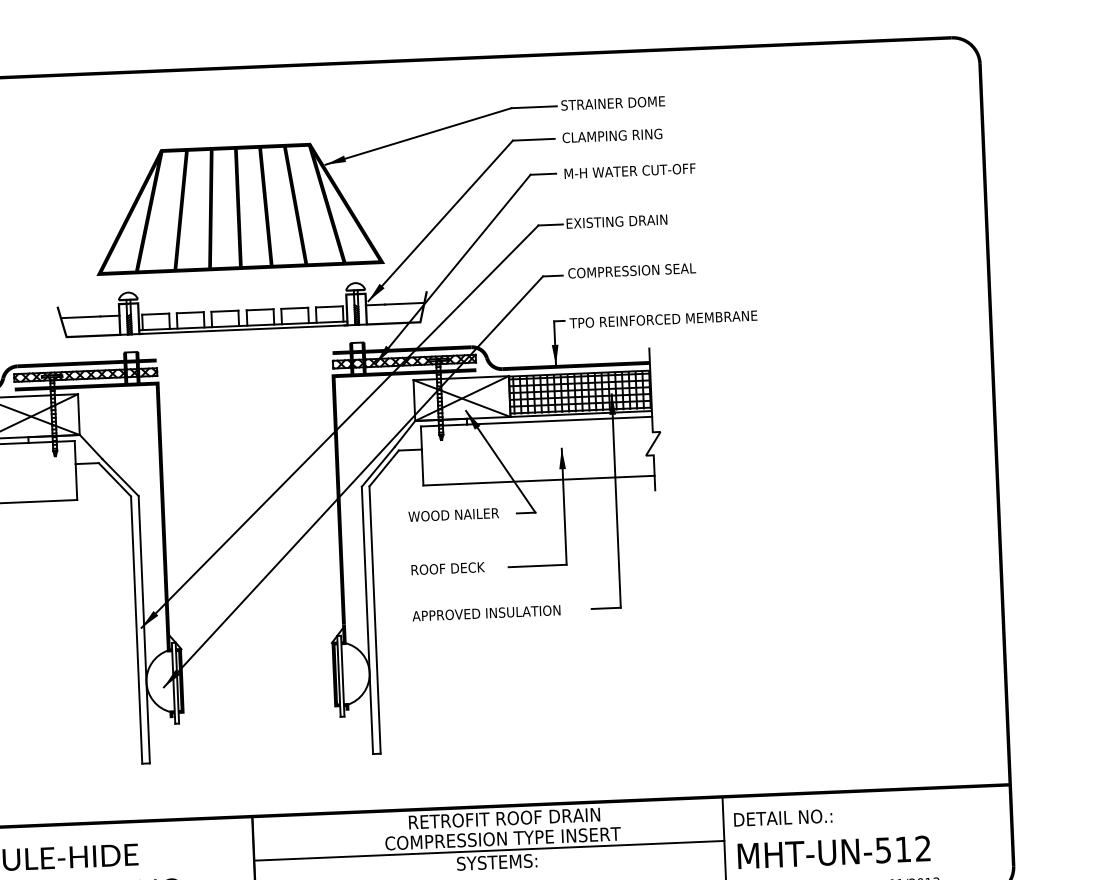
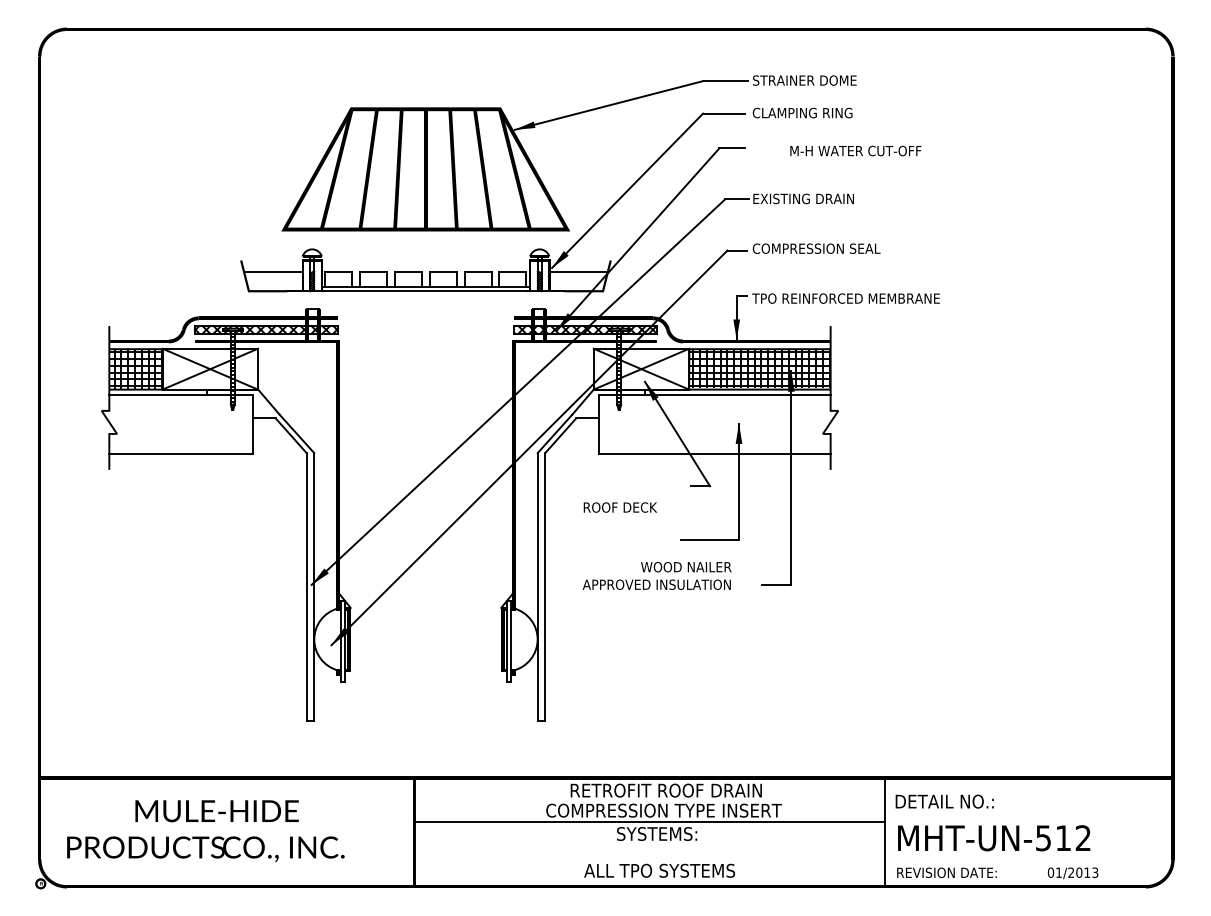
text: (629, 170) -> (855, 150), moved
text: (453, 515) -> (686, 567), moved
text: (447, 568) -> (619, 507), moved

